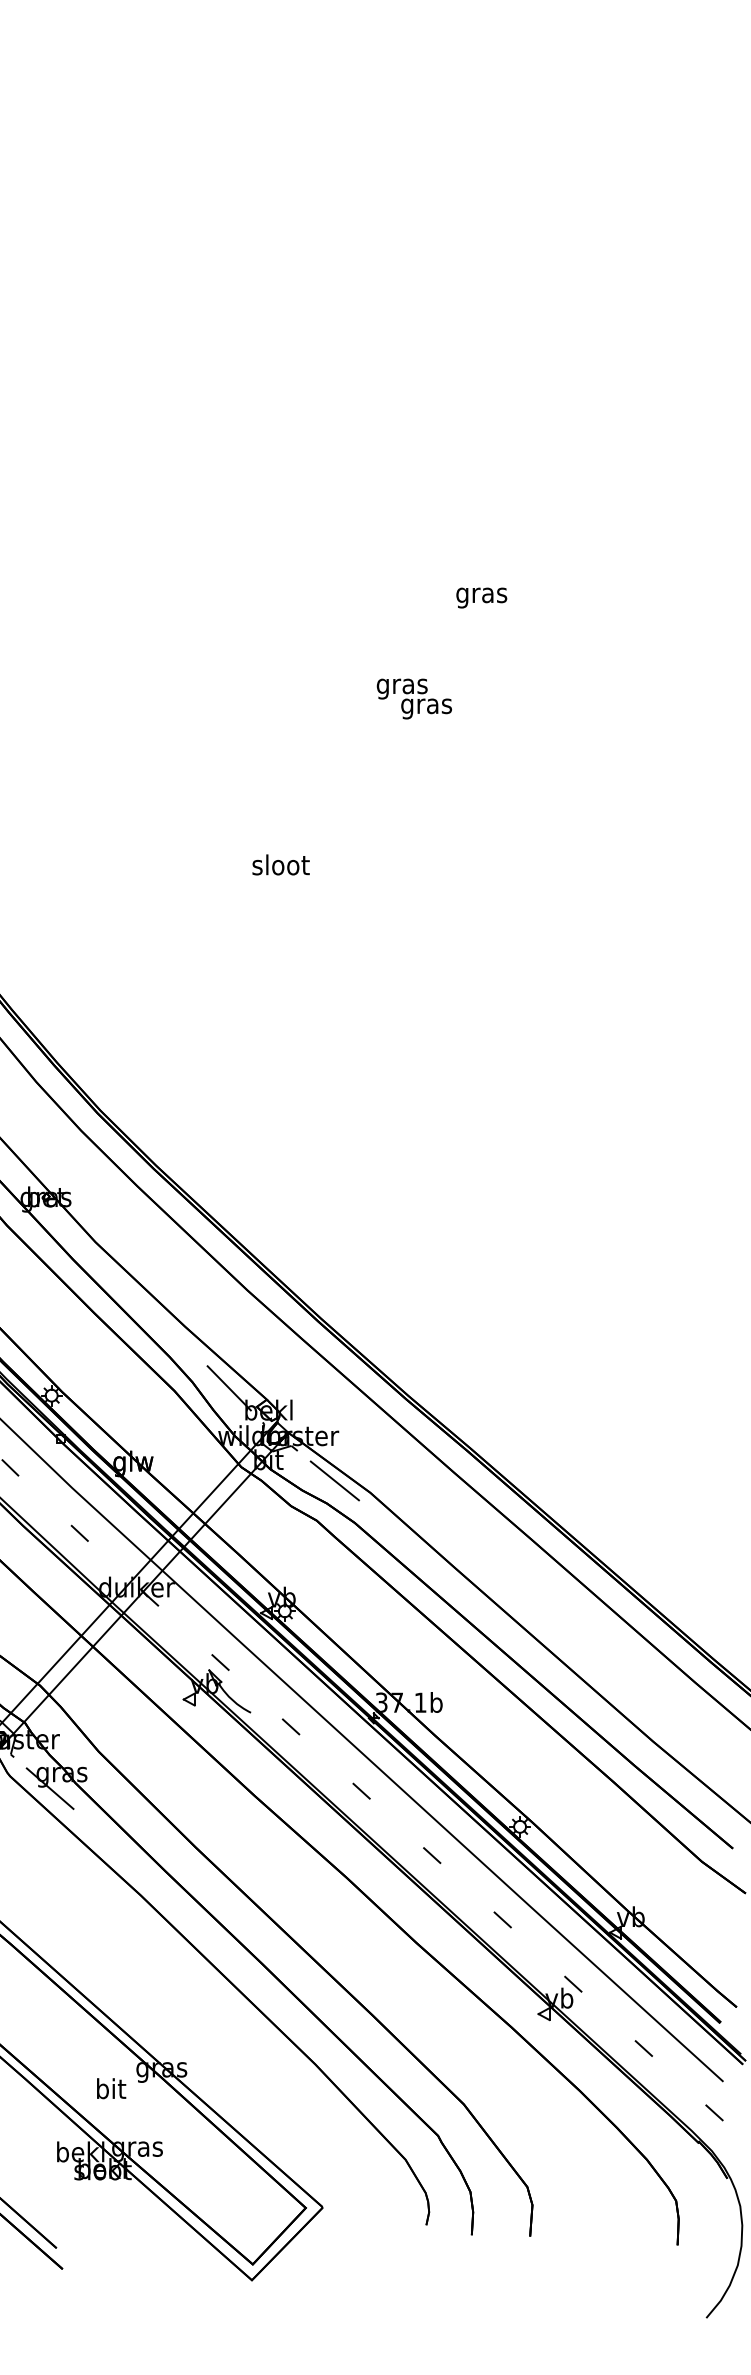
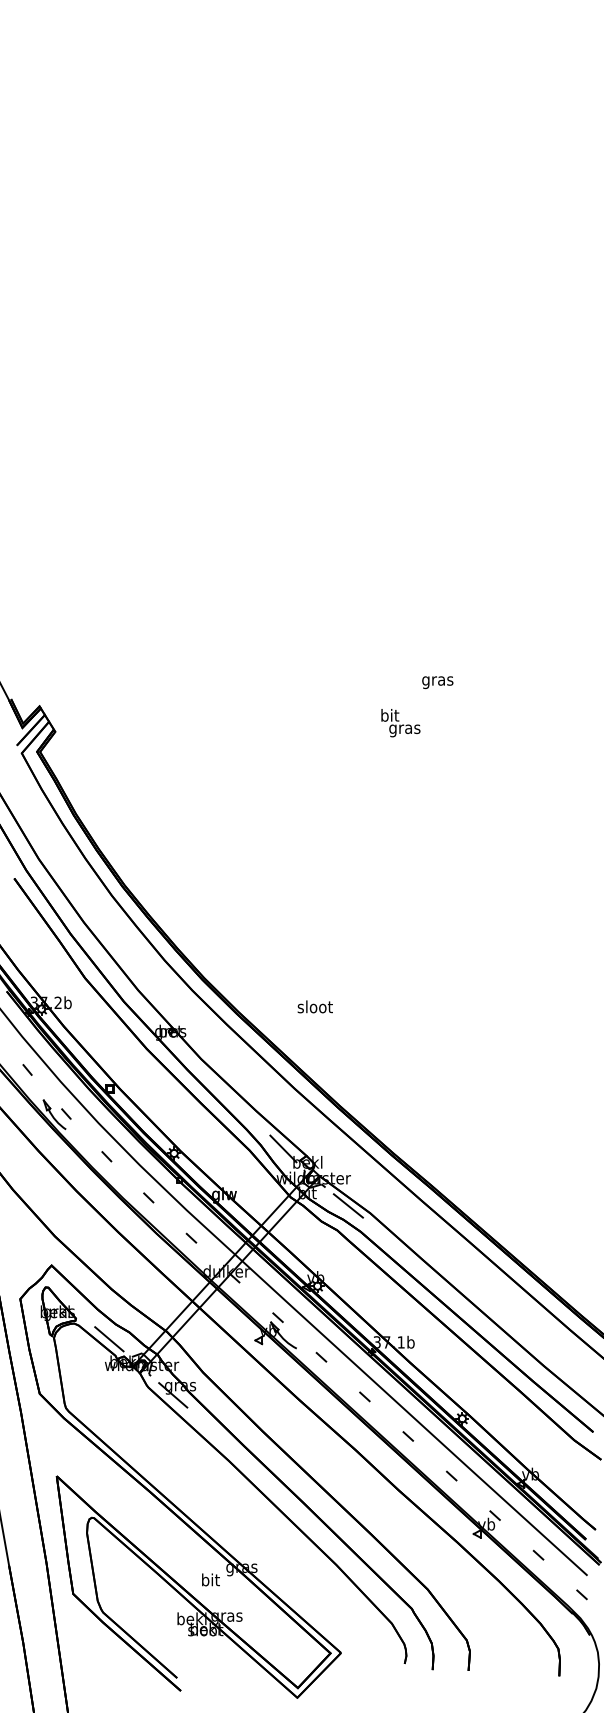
text: (481, 597) -> (437, 682), moved
text: (401, 687) -> (389, 717), gras -> bit
text: (279, 864) -> (314, 1006), moved

